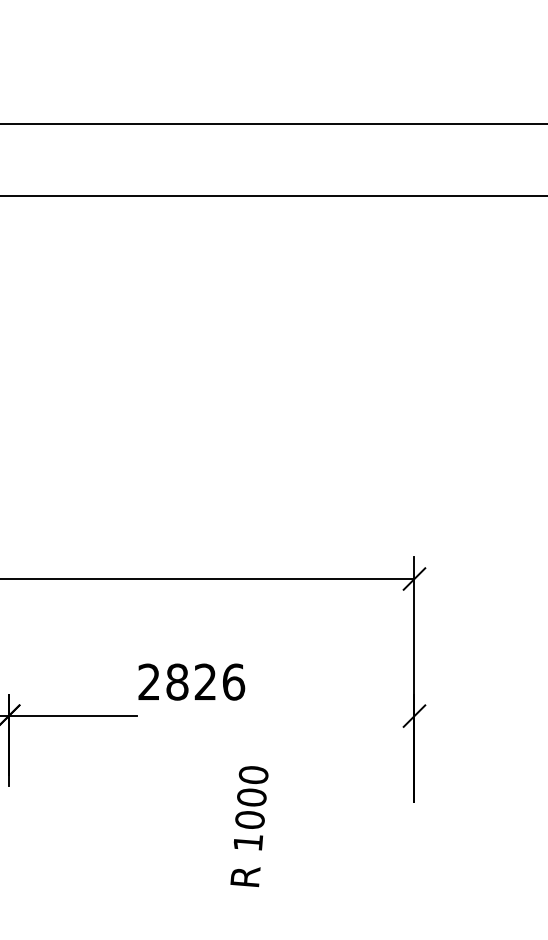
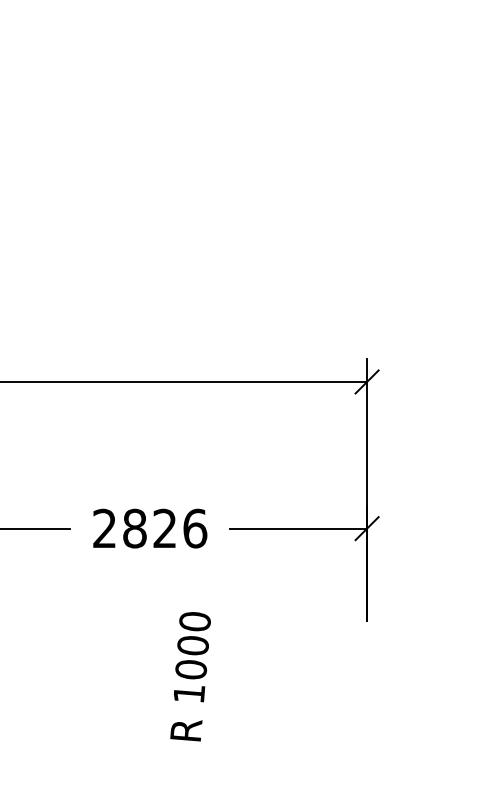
text: (191, 681) -> (149, 527), moved
line: (350, 716) -> (298, 529), added
text: (249, 826) -> (190, 676), moved

